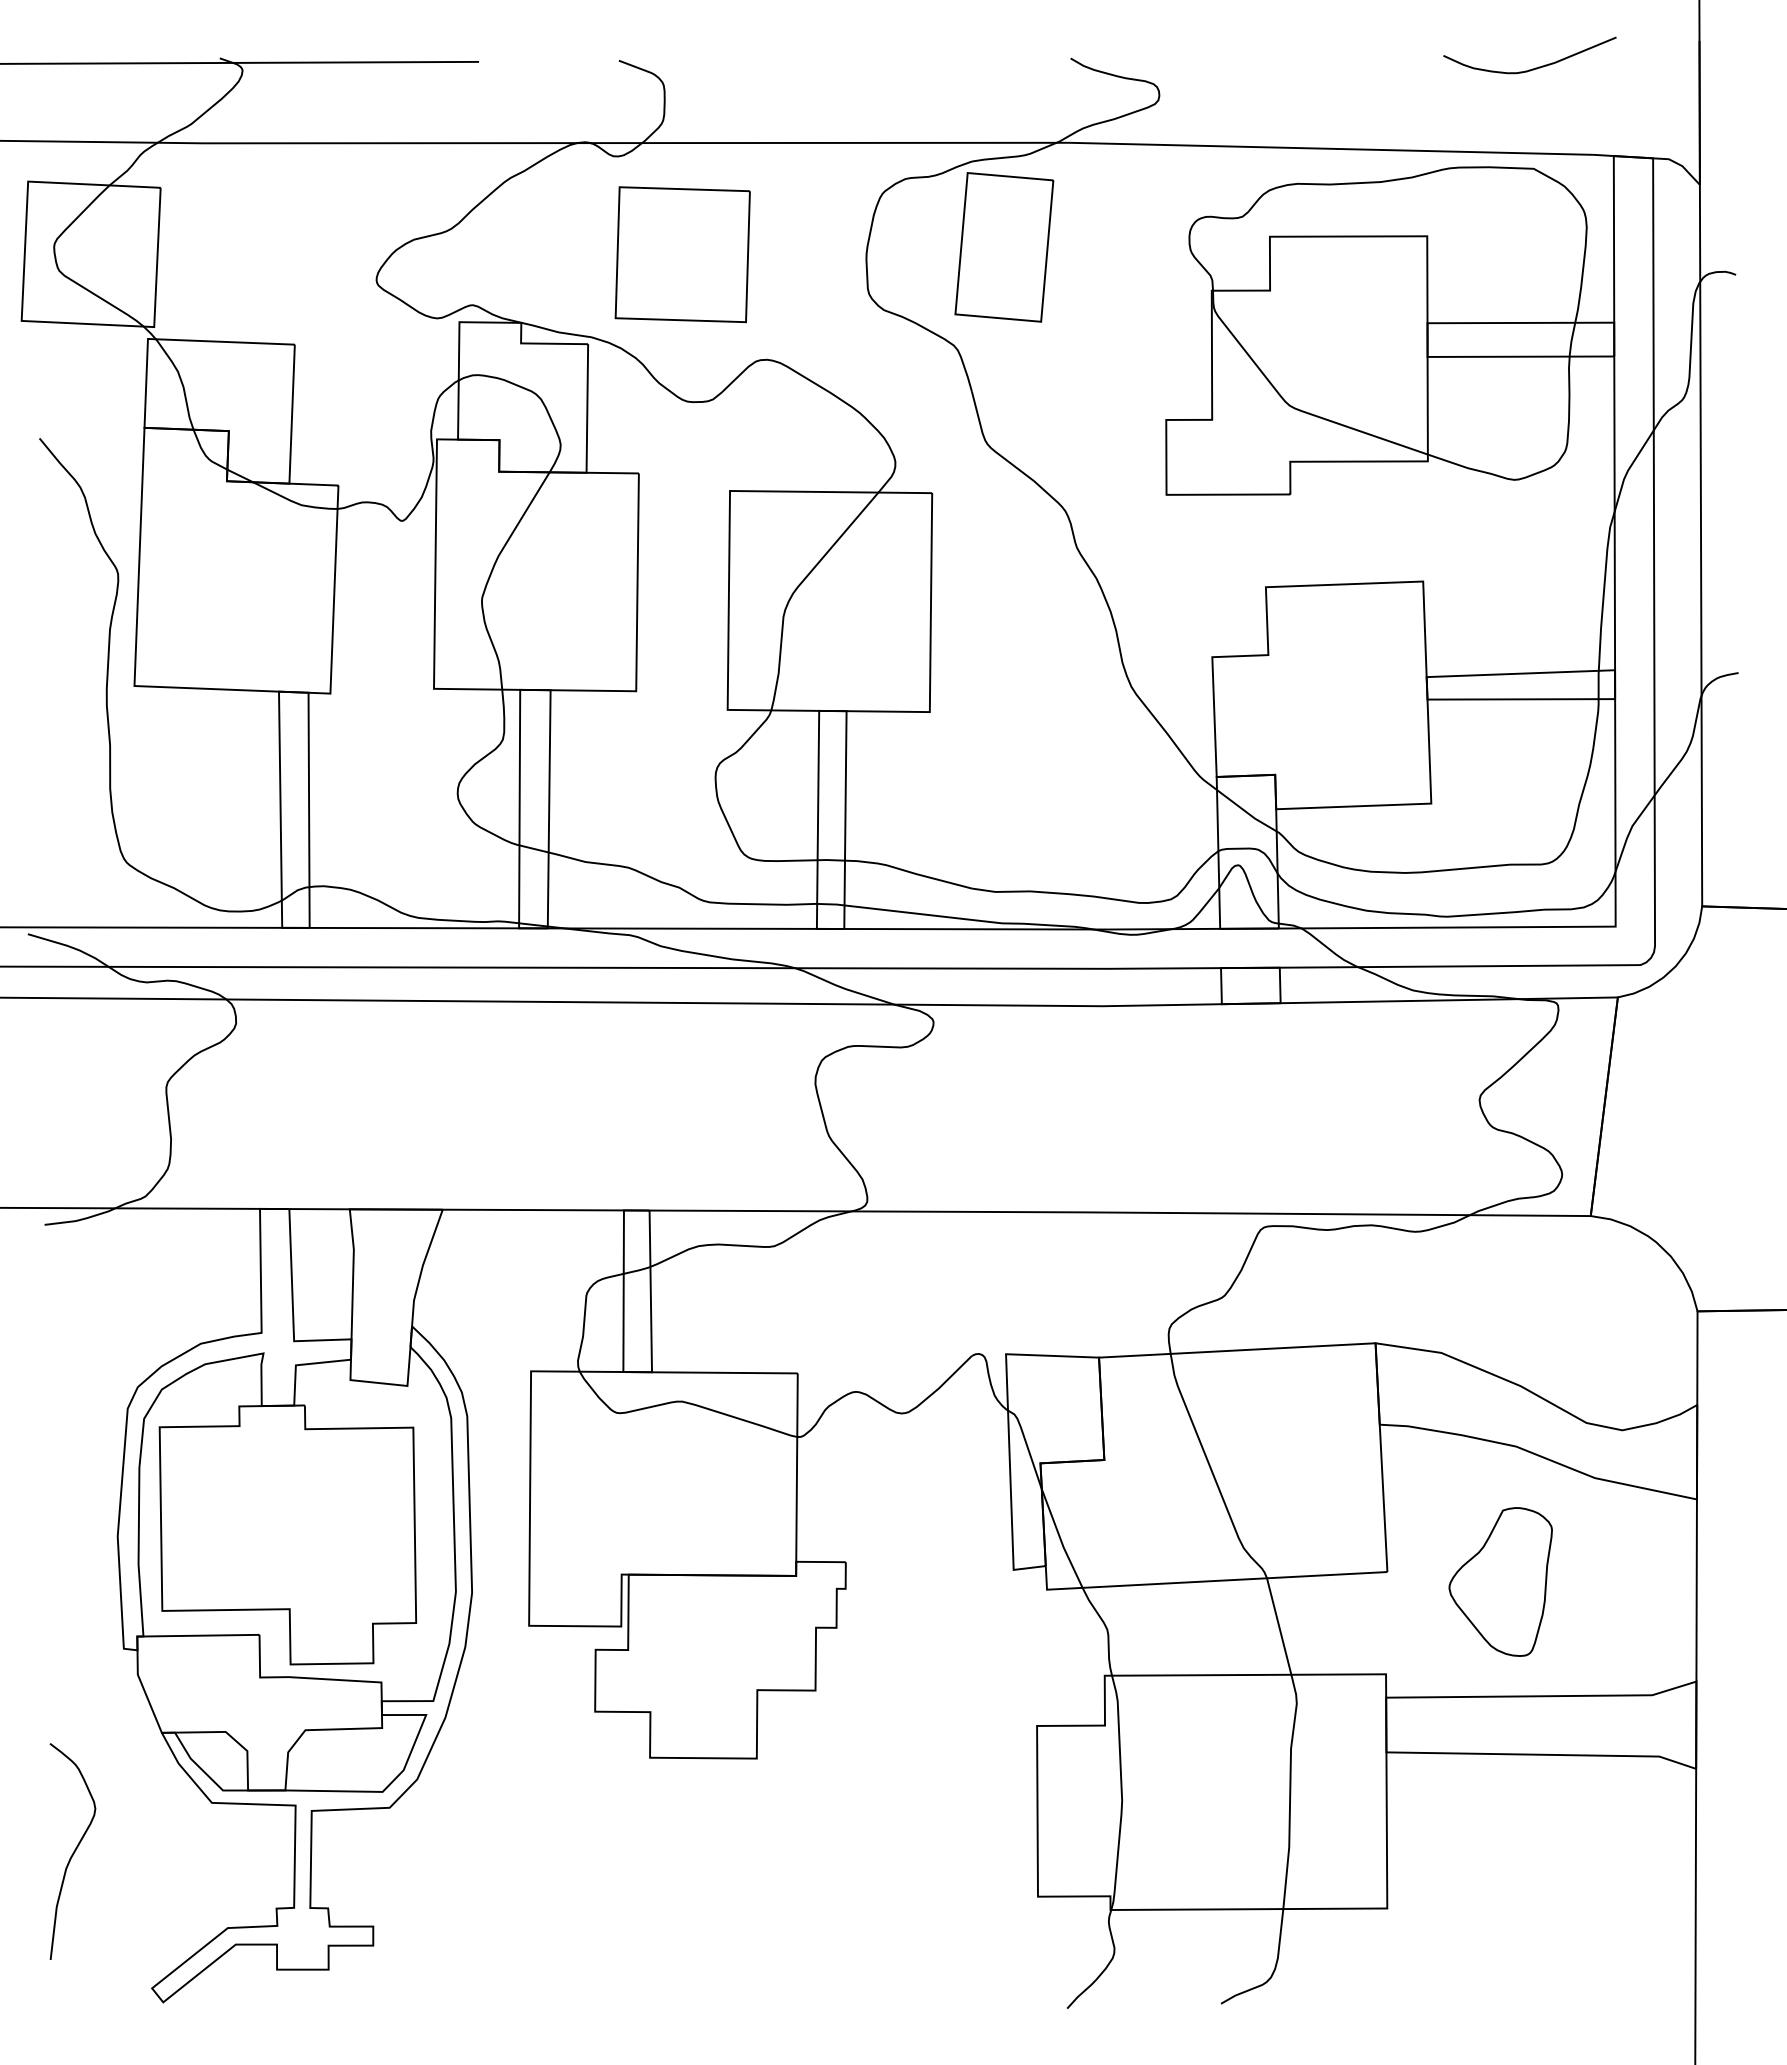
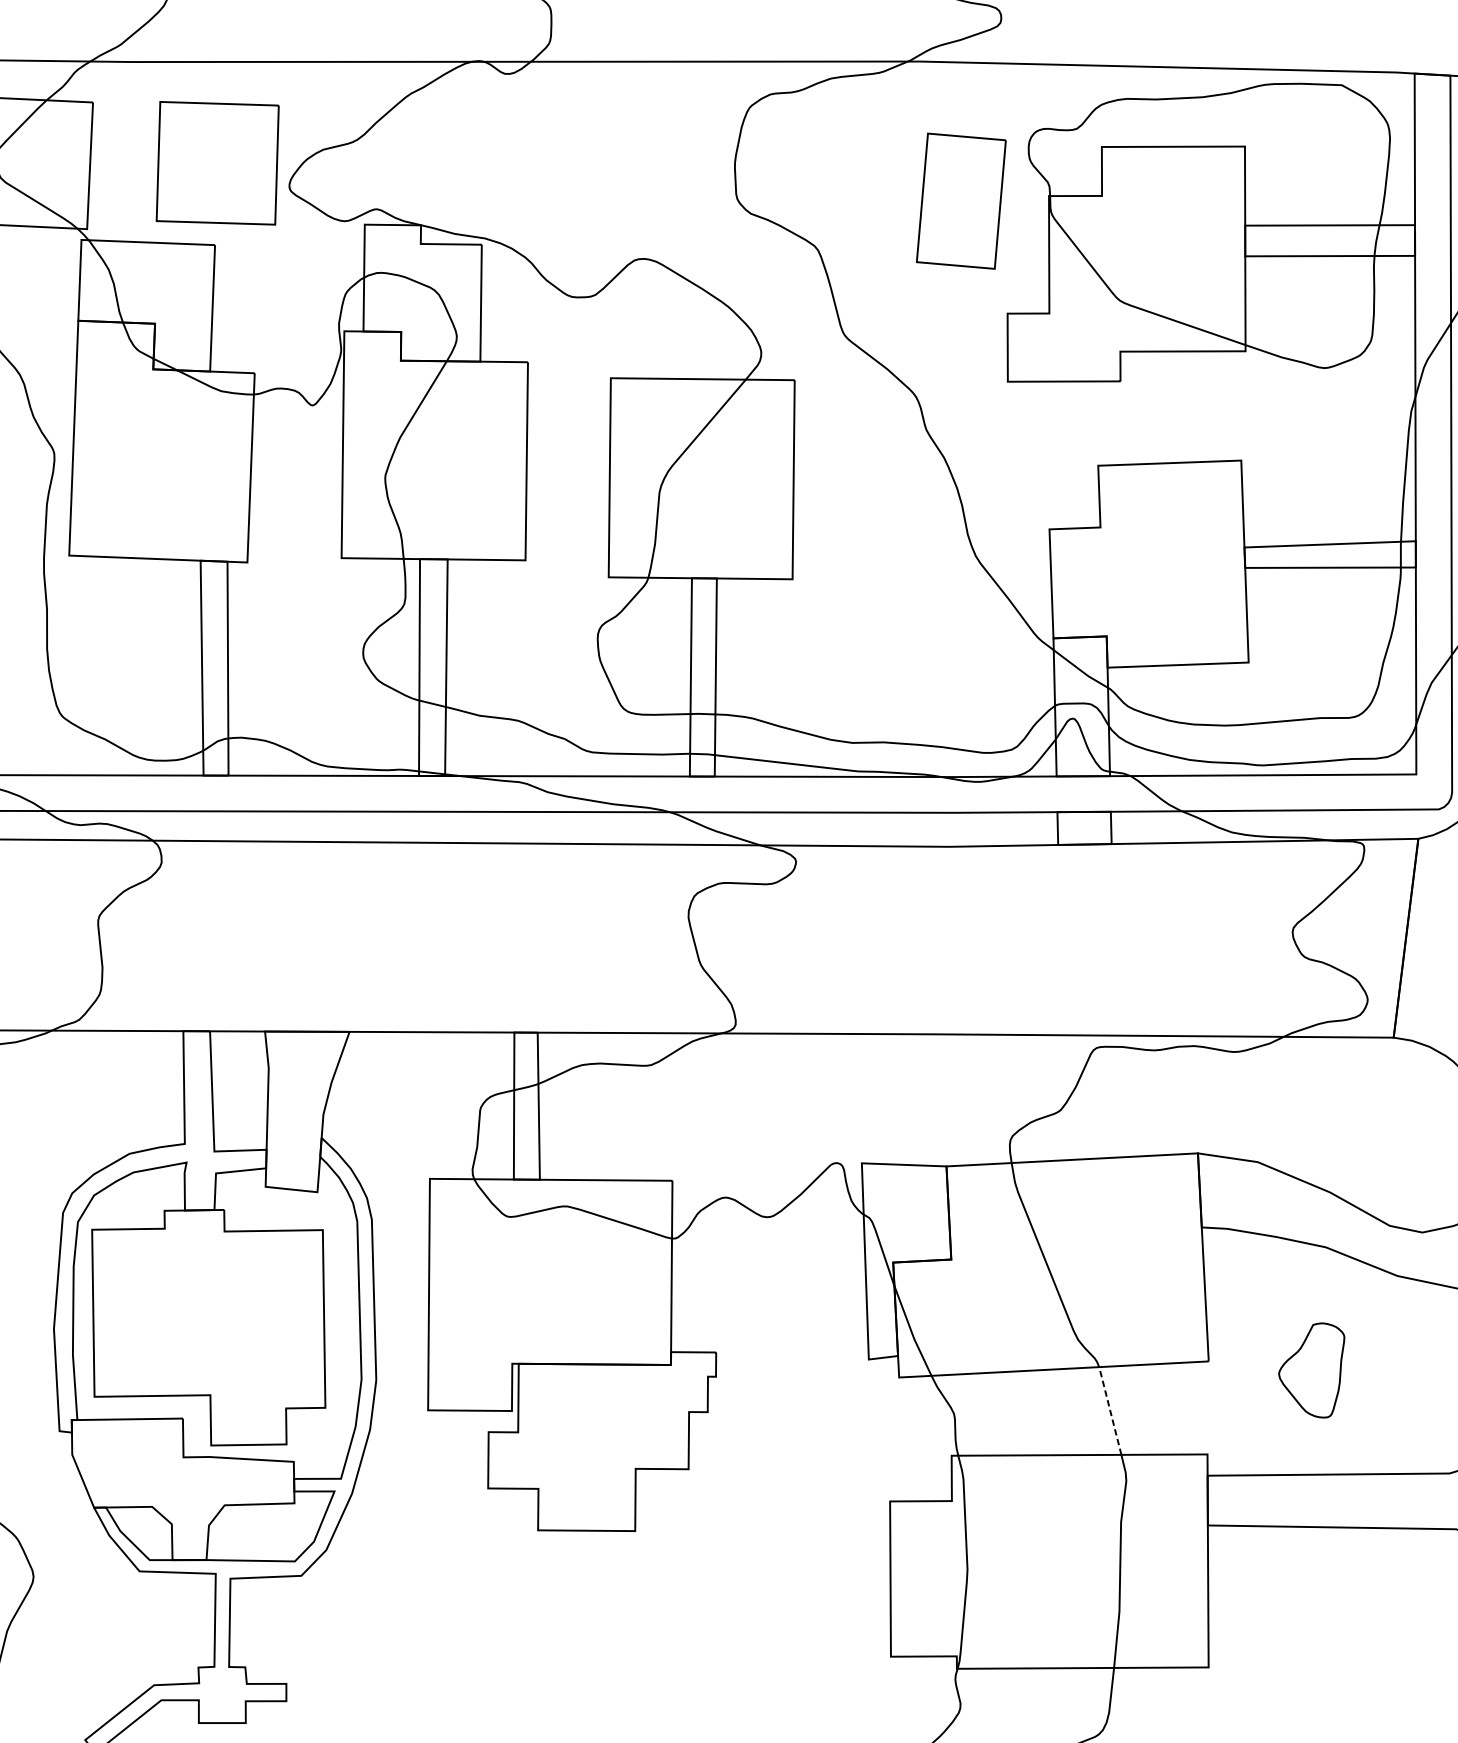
part: (1004, 247) -> (961, 201), moved
part: (682, 254) -> (217, 163), moved
part: (1500, 1581) -> (1311, 1370), size x0.7
line: (1279, 1626) -> (1110, 1410), solid -> dashed

